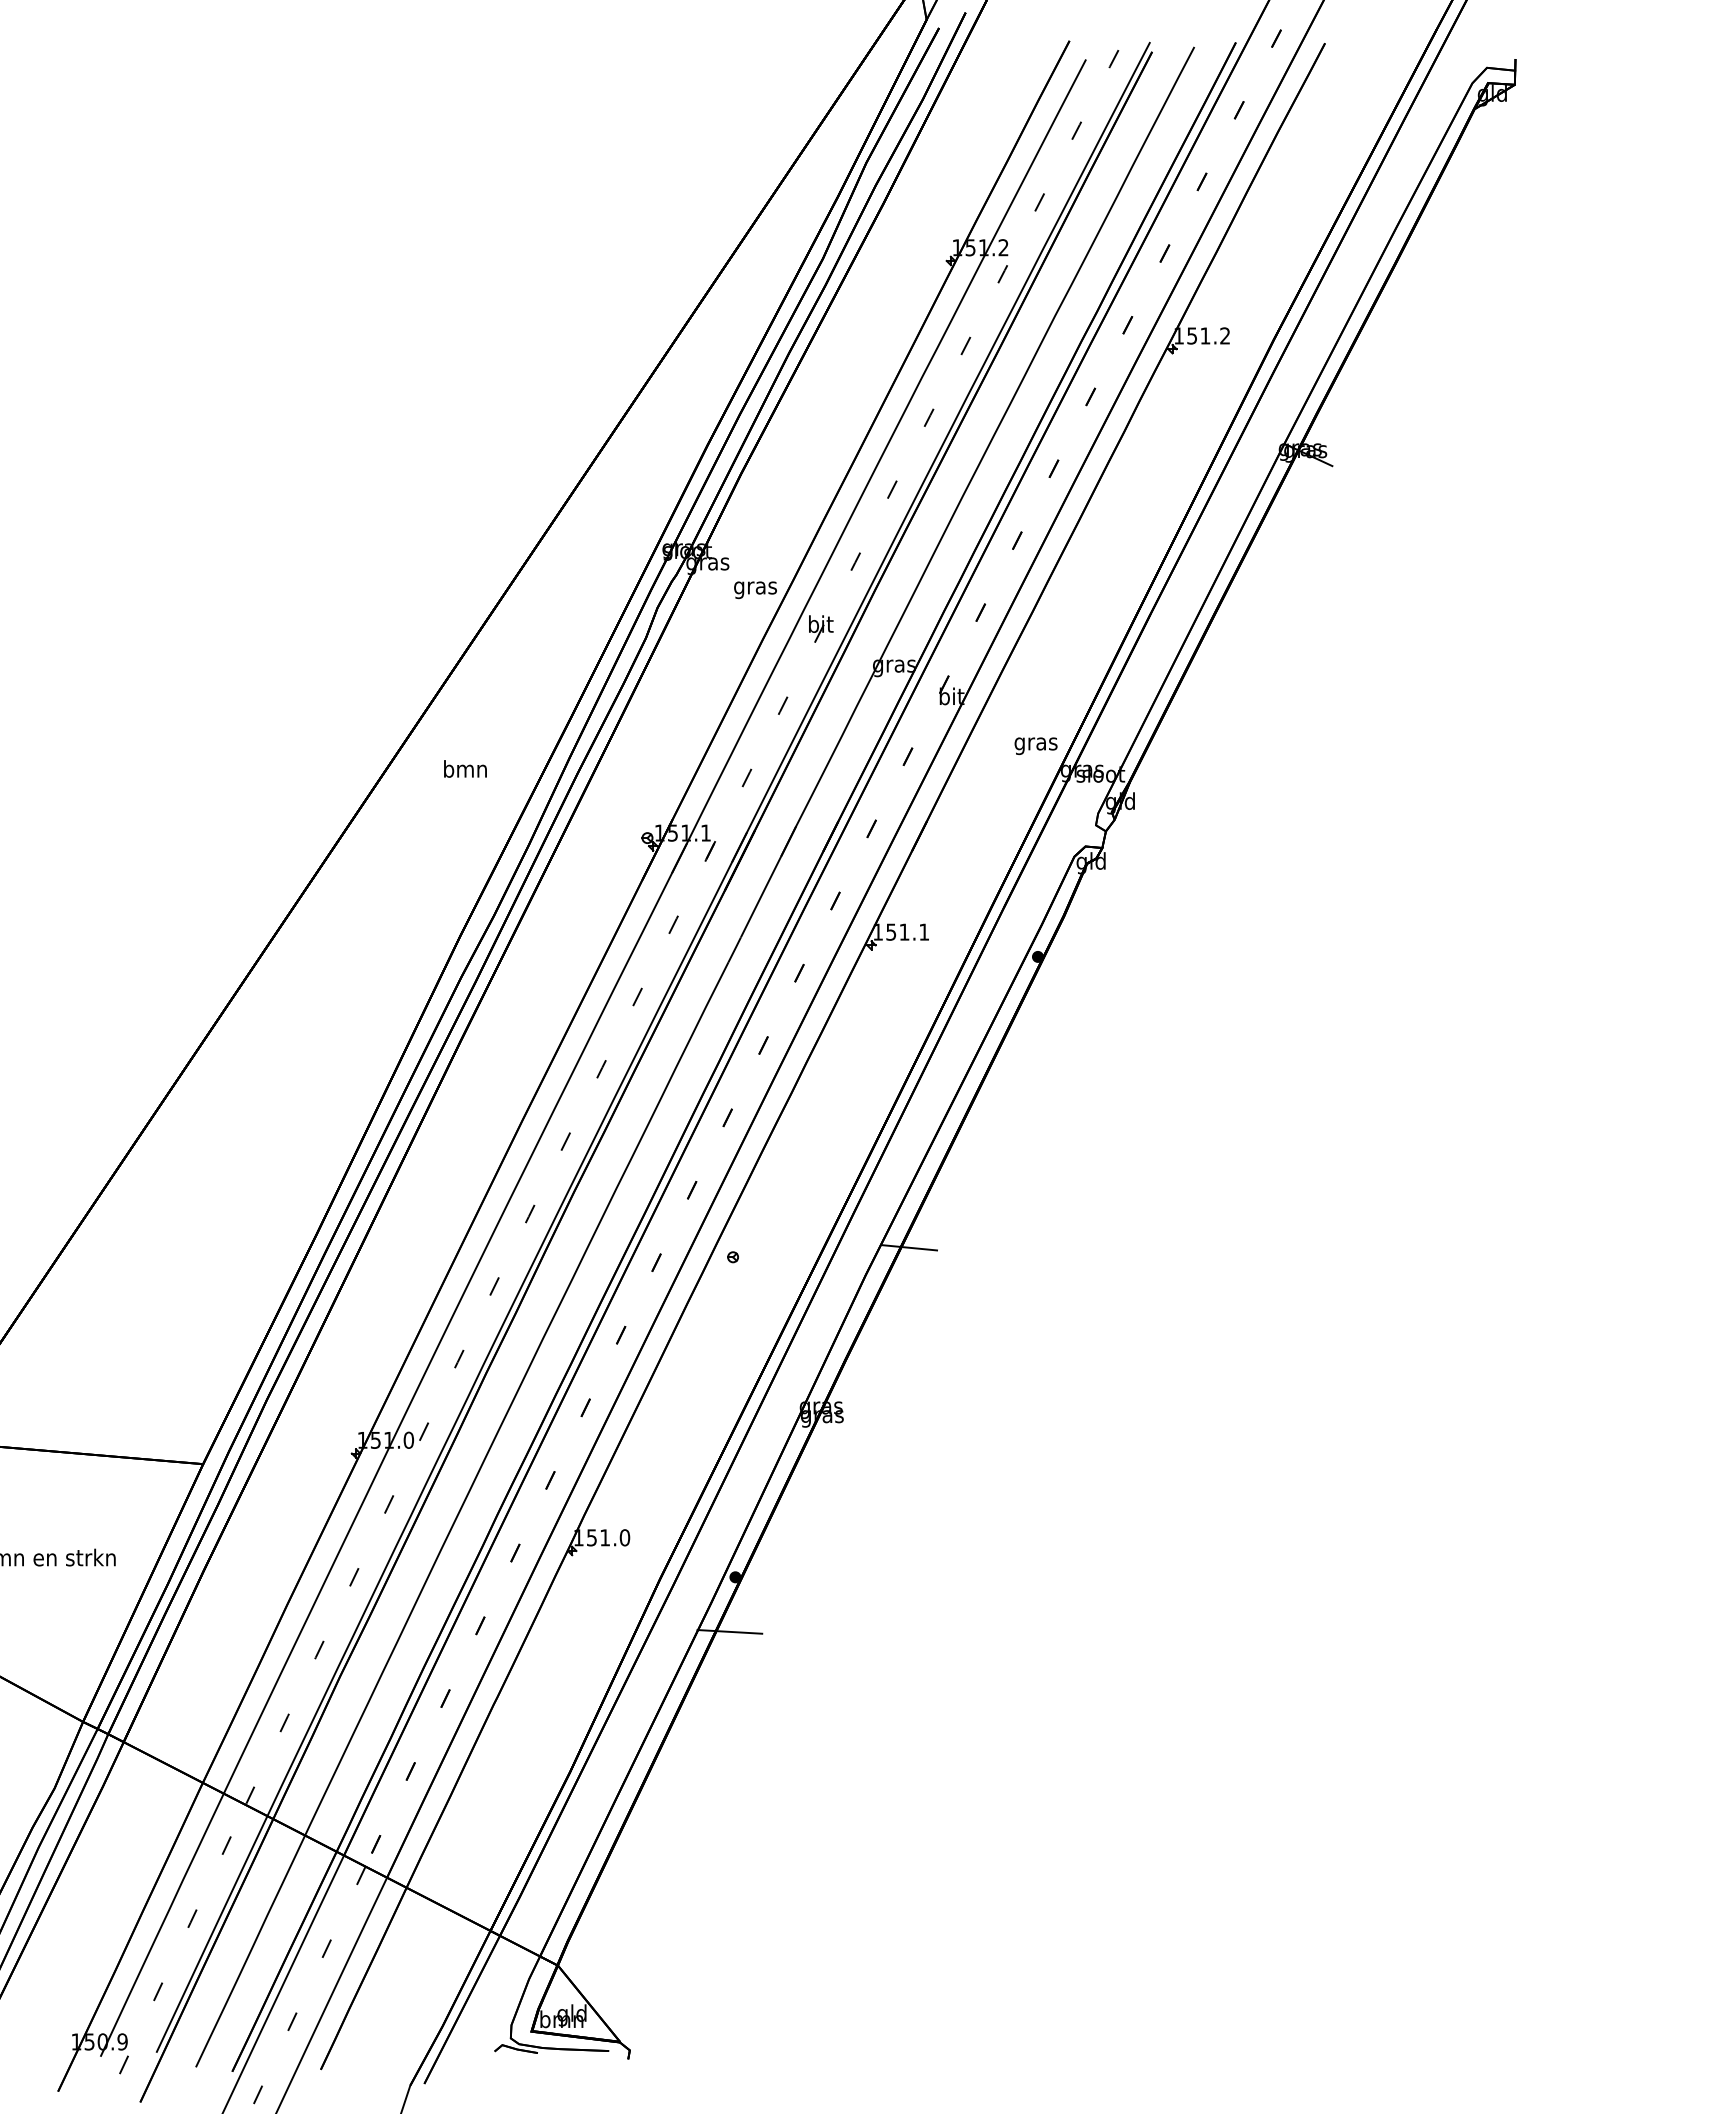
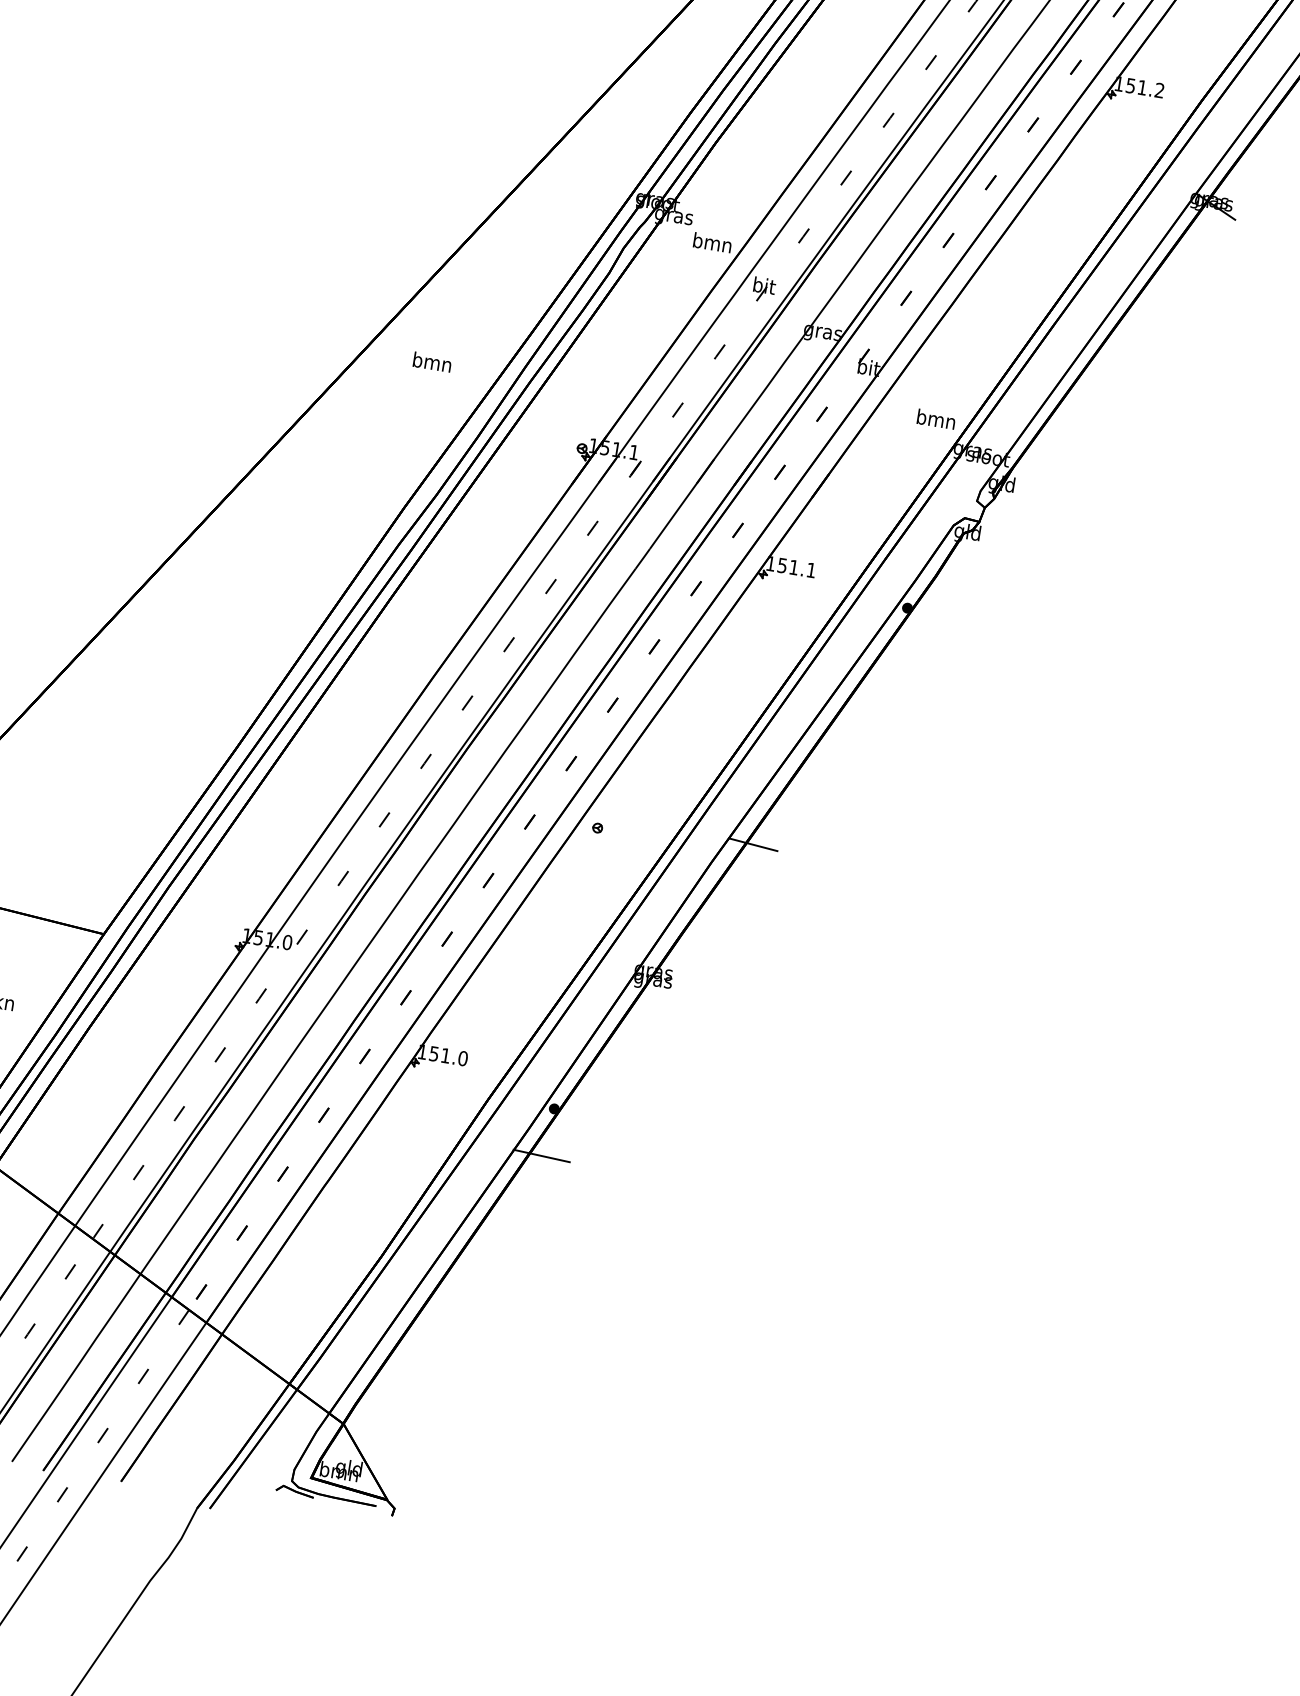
text: (755, 587) -> (712, 244), gras -> bmn
text: (1035, 743) -> (935, 420), gras -> bmn

